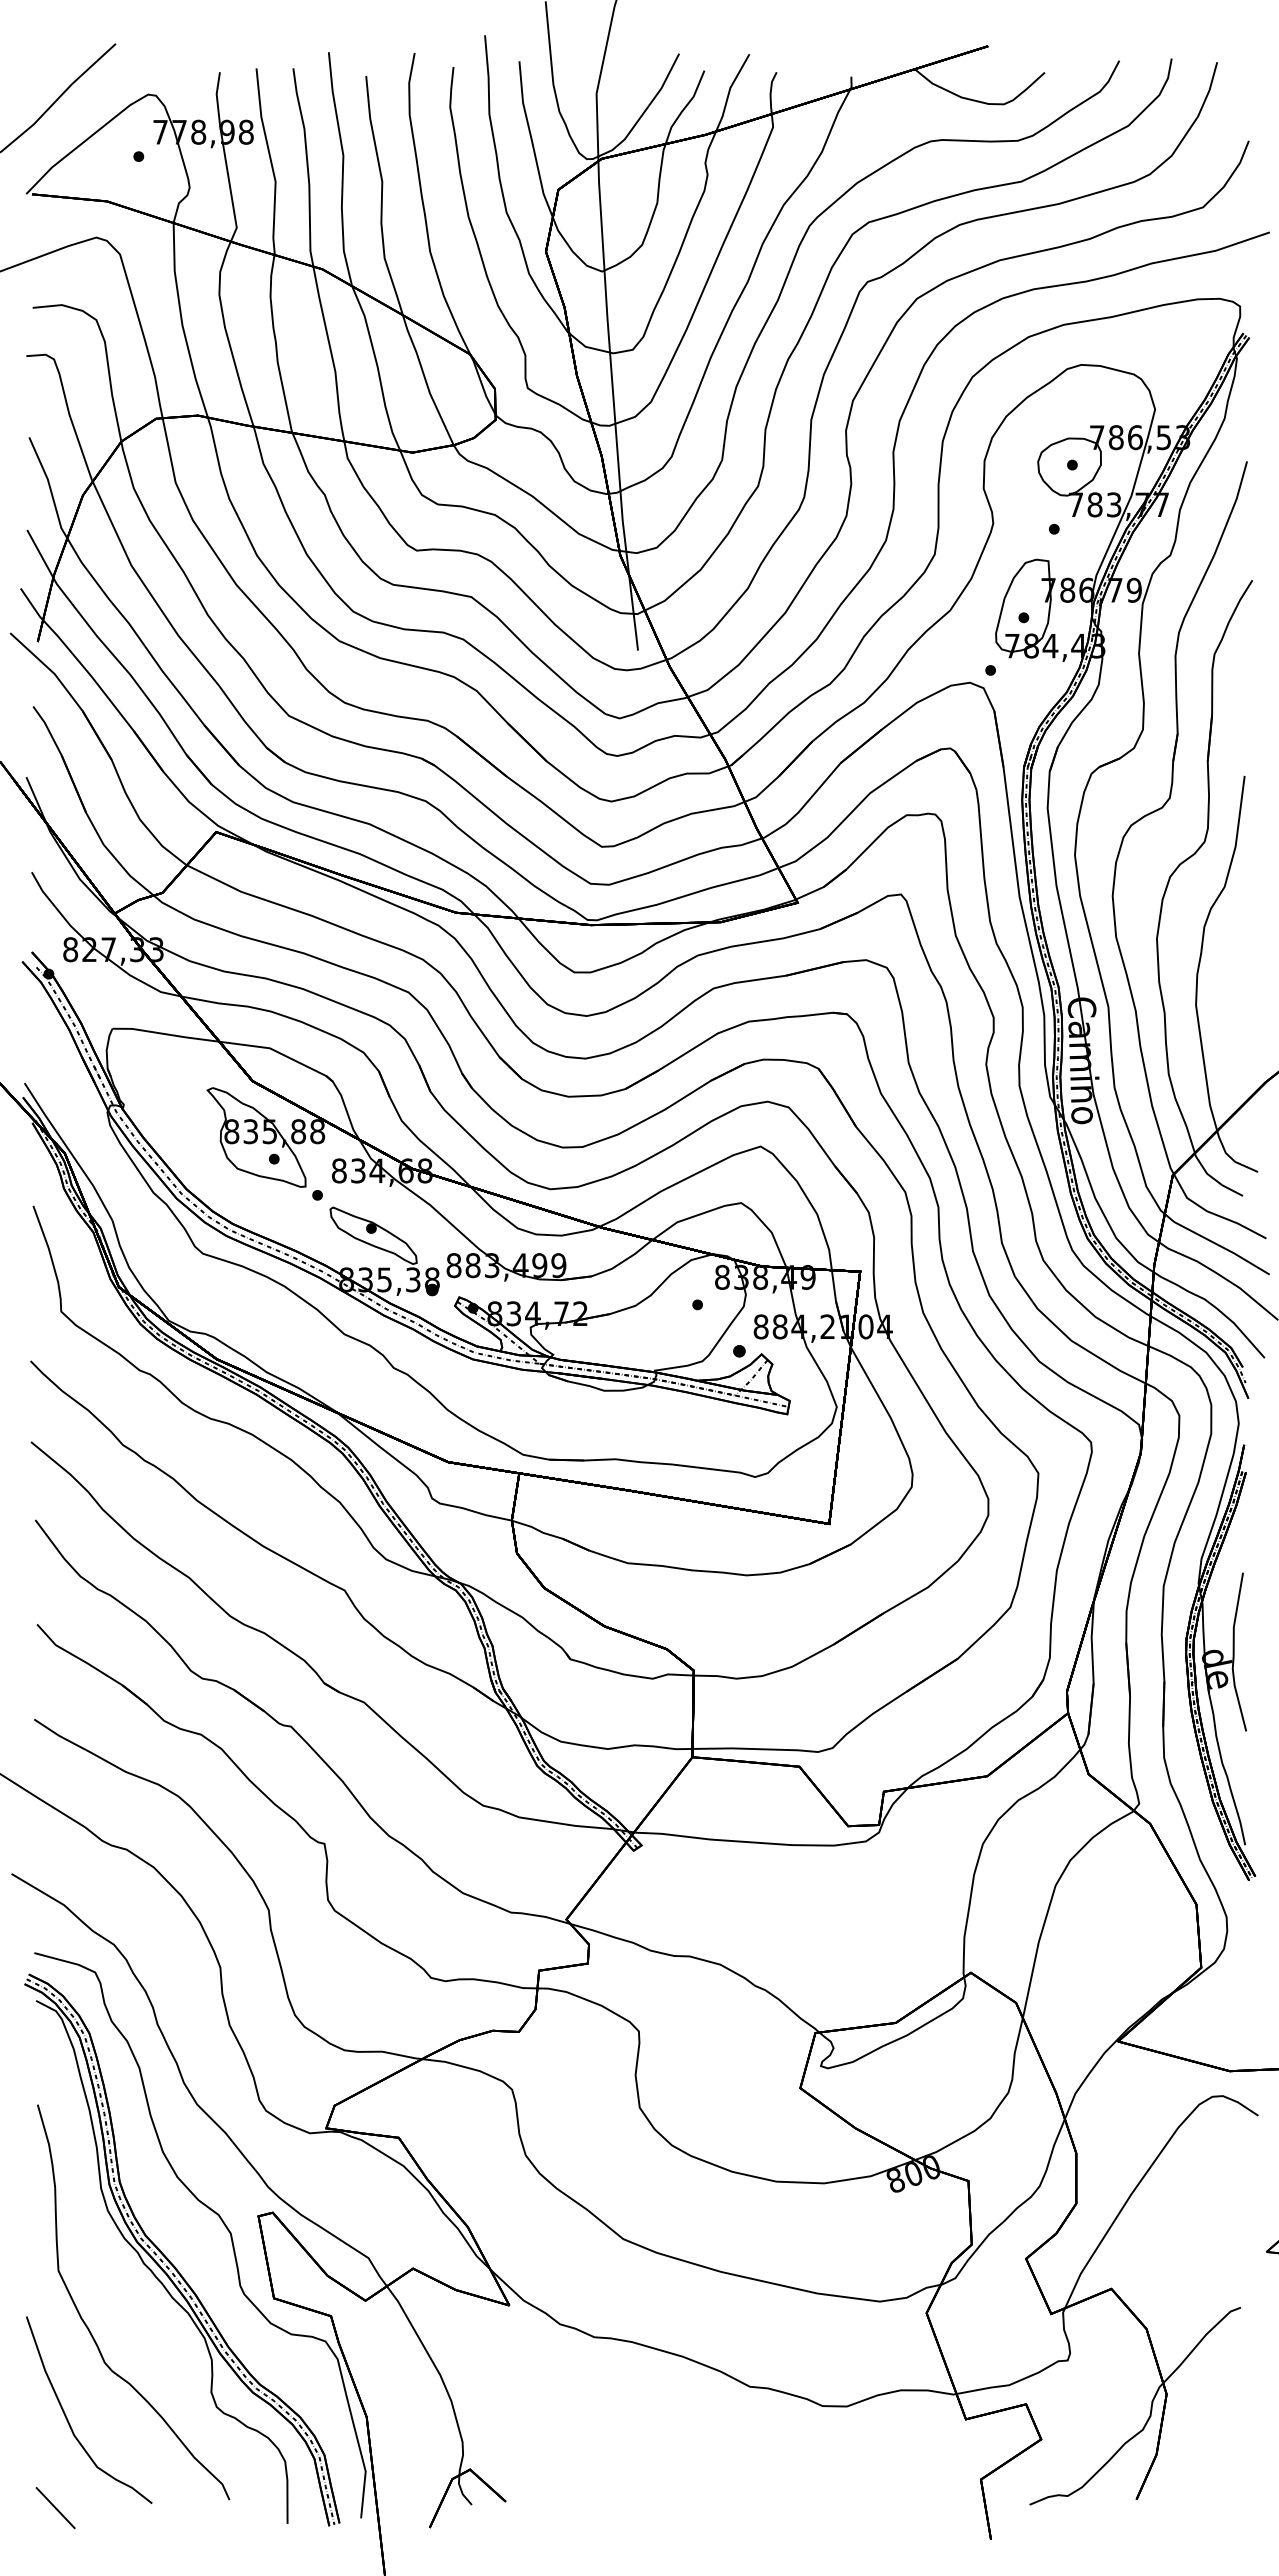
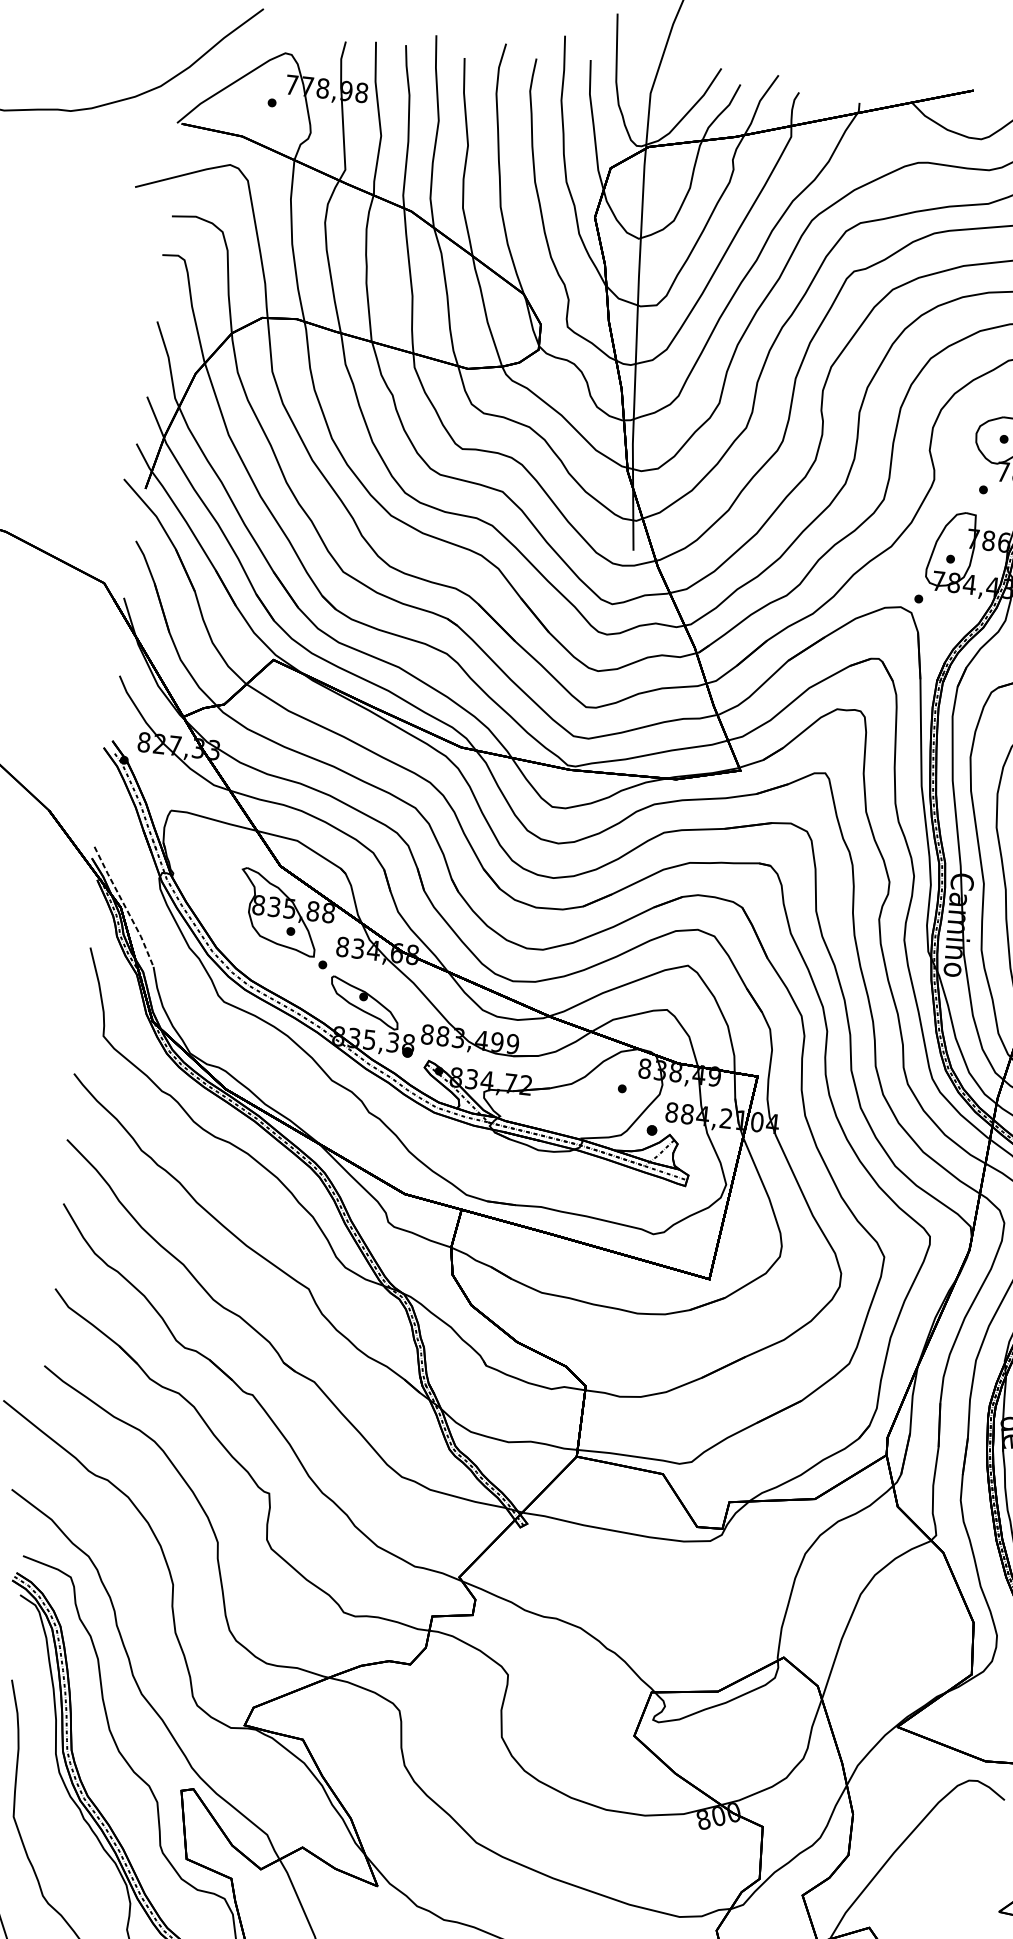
line: (69, 1151) -> (124, 906), solid -> dashed

